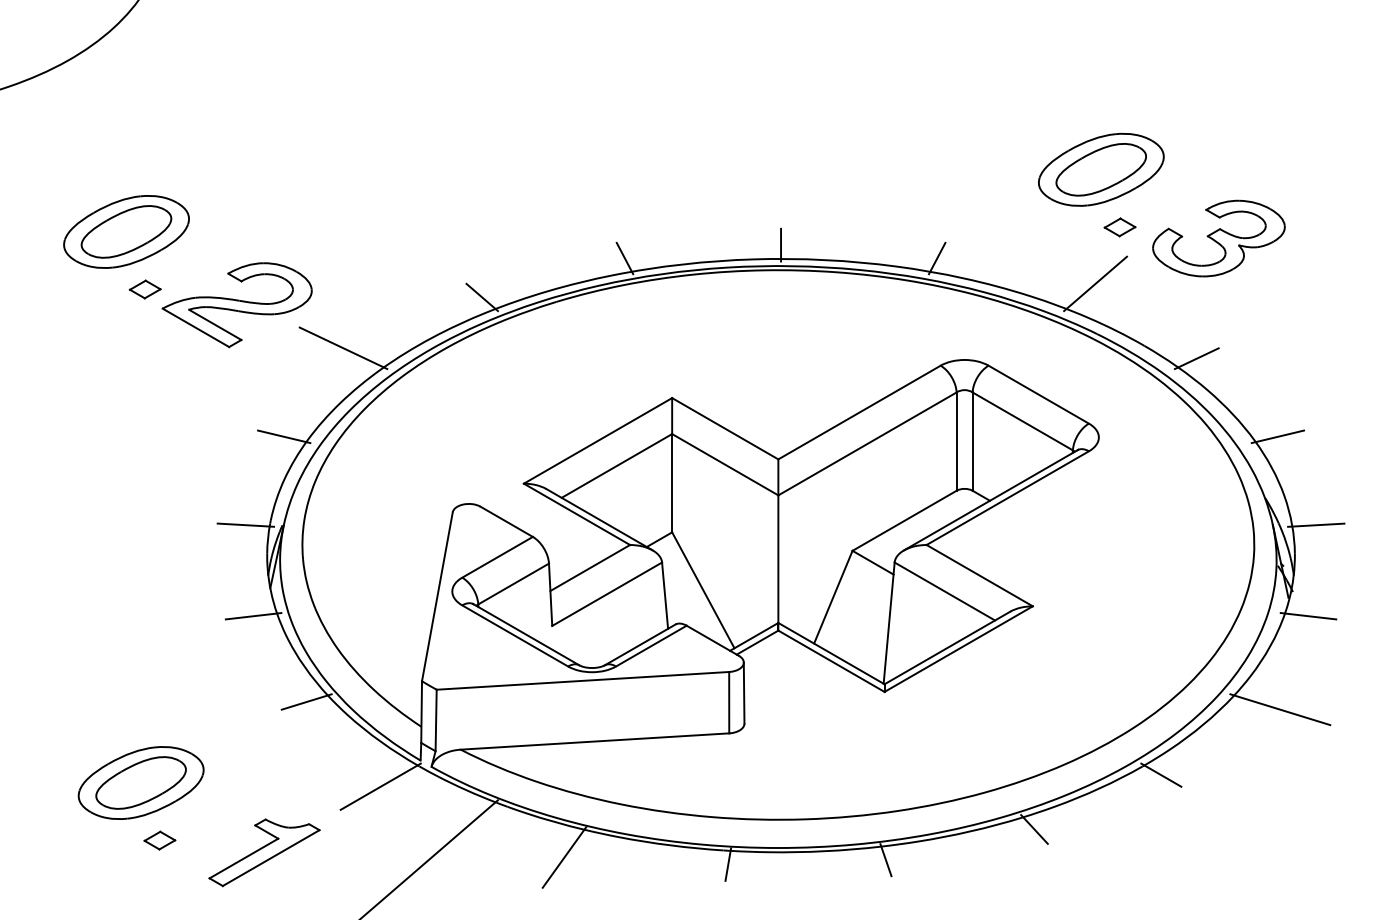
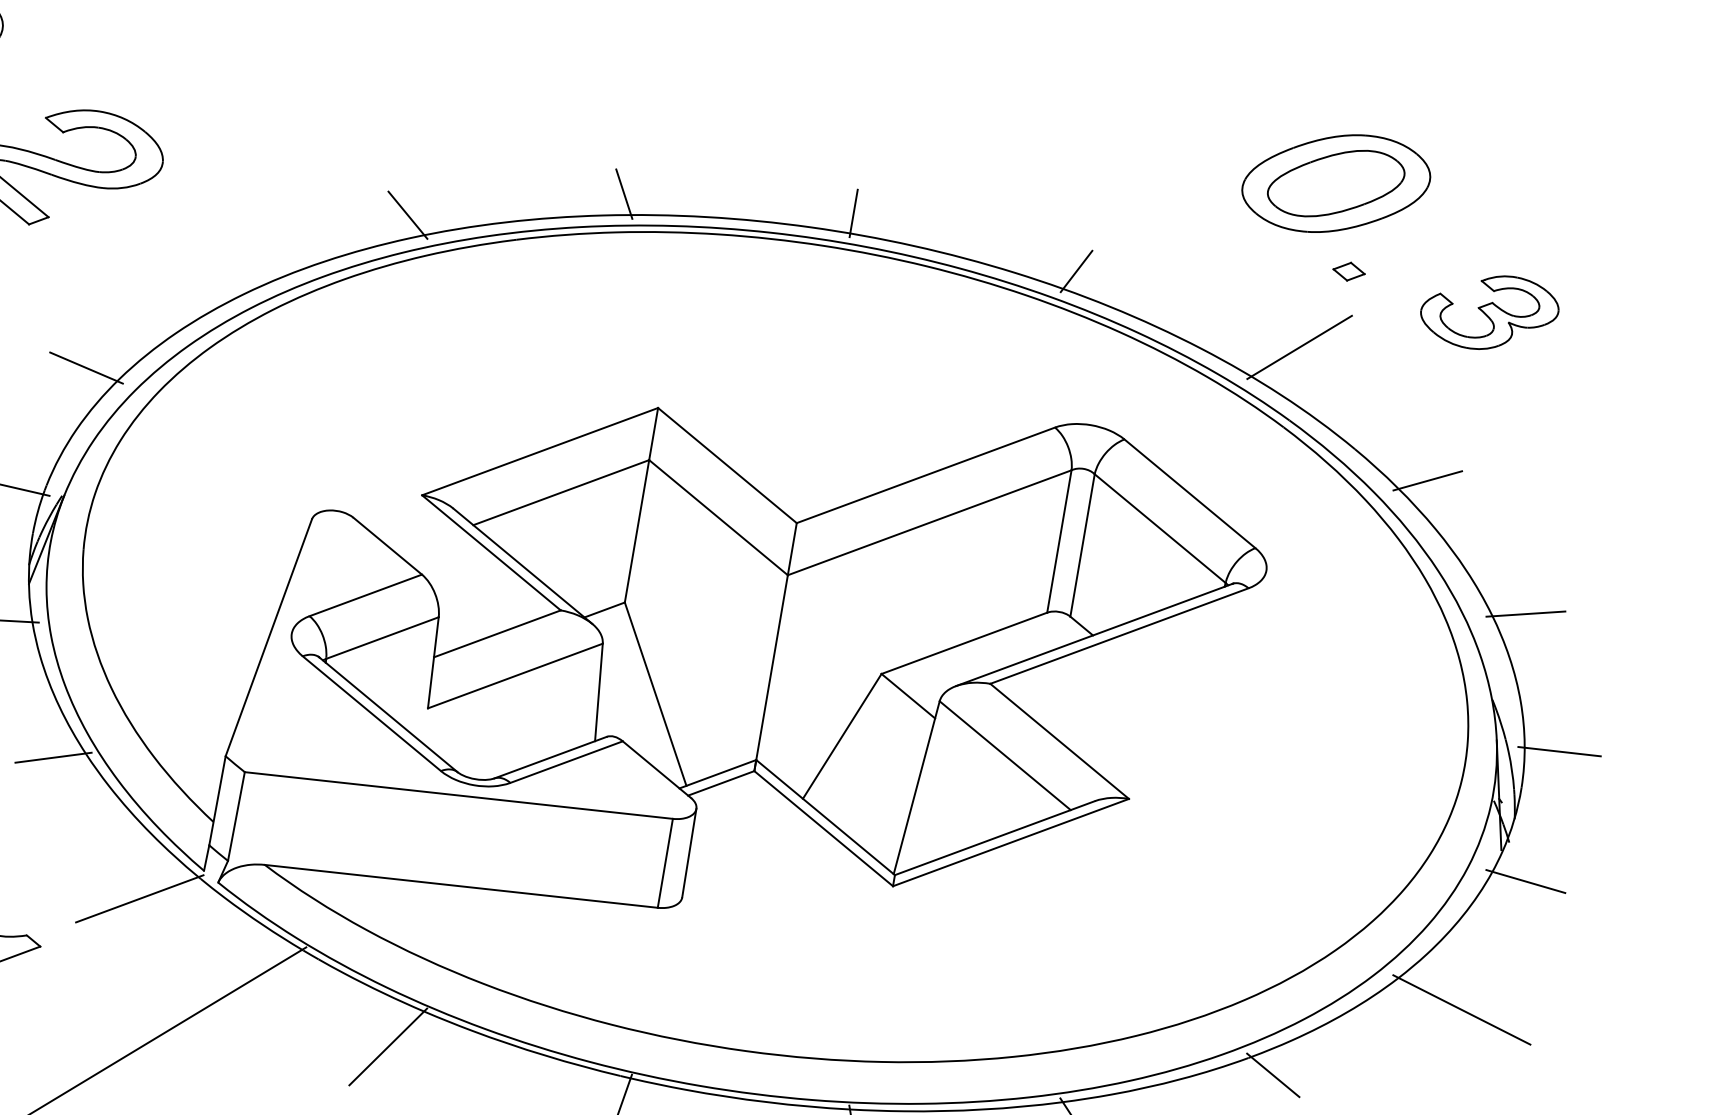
part: (1119, 227) -> (1348, 271), size x0.7
part: (1218, 238) -> (1488, 312), size x0.7
line: (343, 348) -> (194, 254), removed

